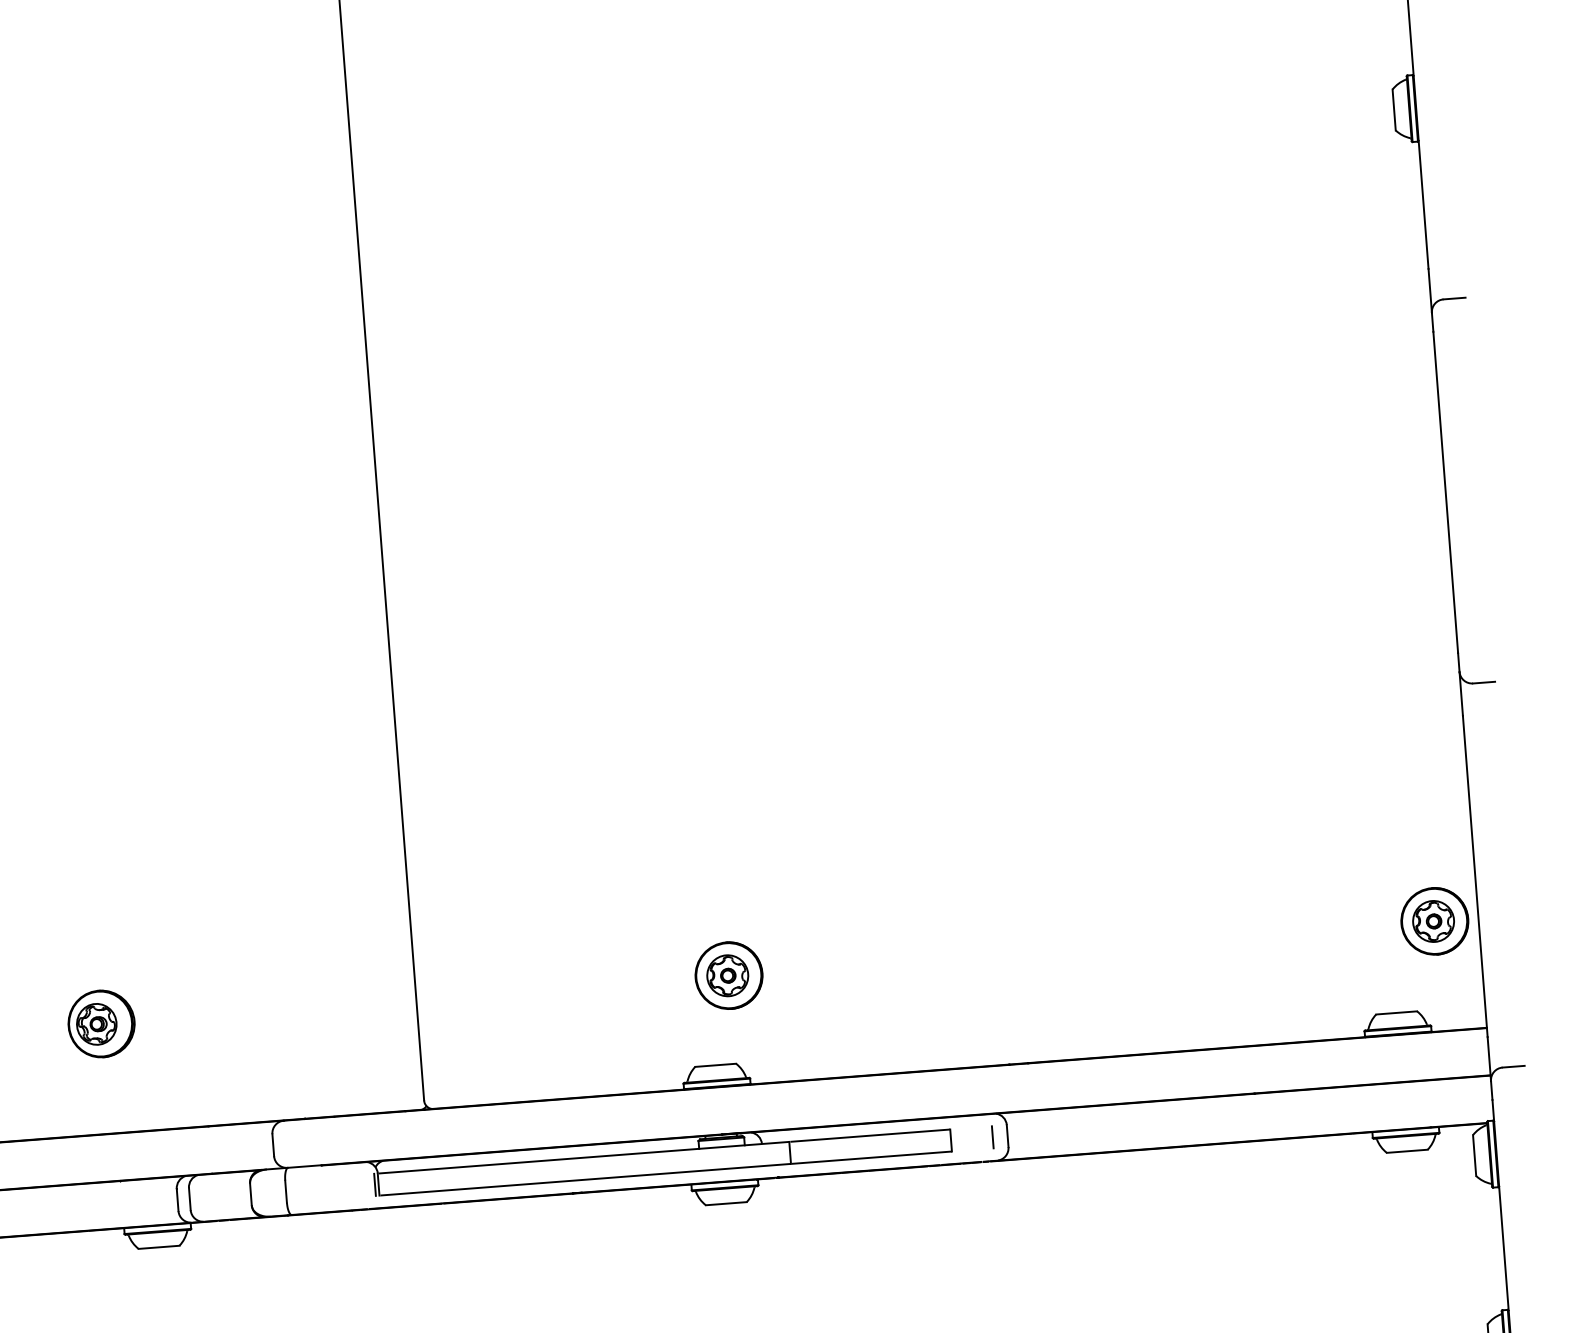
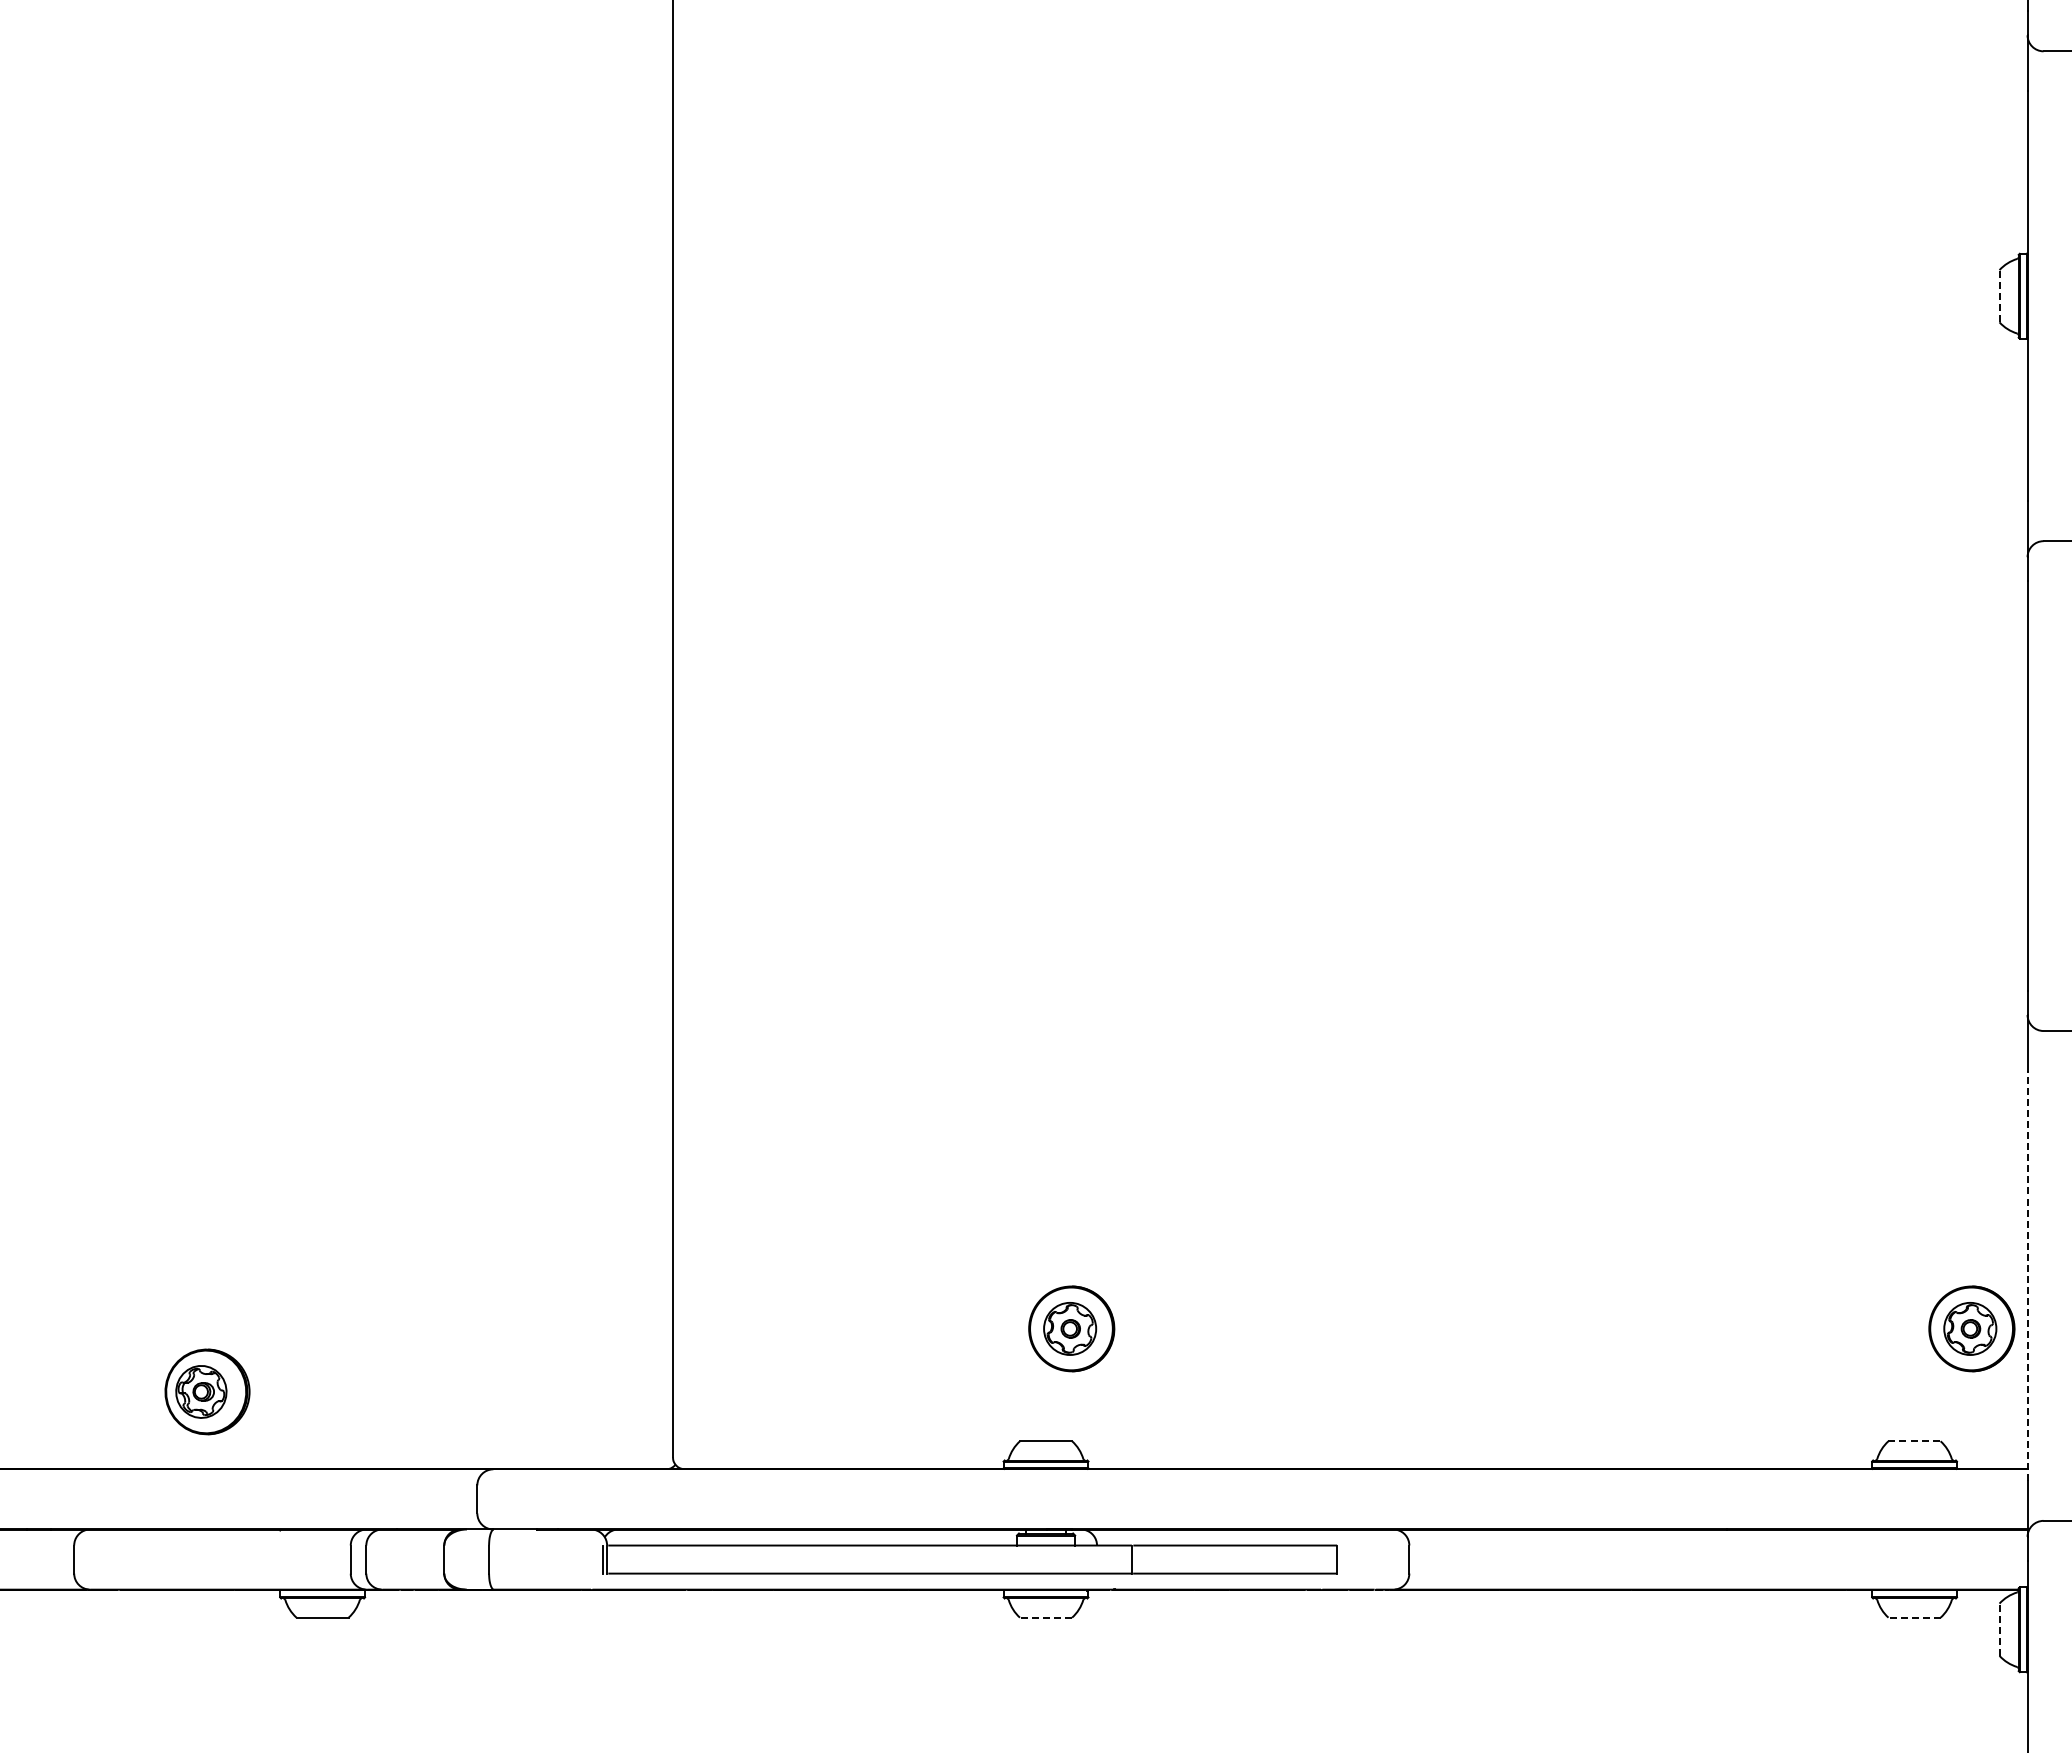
line: (1394, 109) -> (1999, 295), solid -> dashed
line: (1475, 876) -> (2027, 1275), solid -> dashed
line: (1397, 1013) -> (1915, 1441), solid -> dashed
part: (101, 1023) -> (207, 1391), moved
line: (992, 1137) -> (1389, 1559), removed
line: (1407, 1151) -> (1914, 1617), solid -> dashed
line: (1474, 1155) -> (1999, 1629), solid -> dashed
line: (725, 1203) -> (1045, 1617), solid -> dashed

